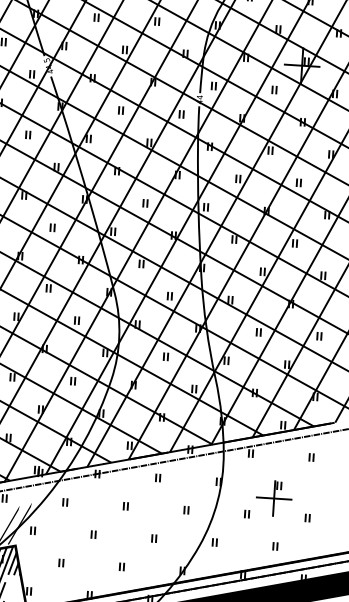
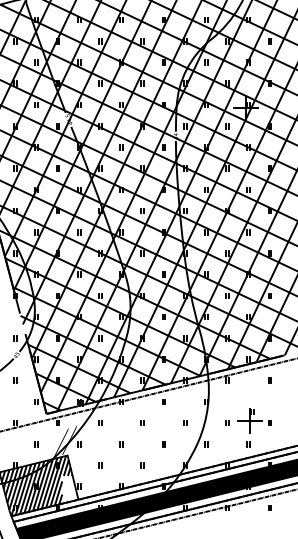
part: (273, 497) -> (249, 420), moved

